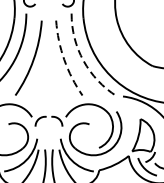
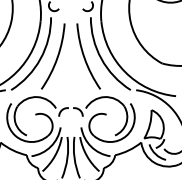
arc: (64, 59) -> (84, 57), dashed -> solid
arc: (83, 60) -> (101, 58), dashed -> solid

